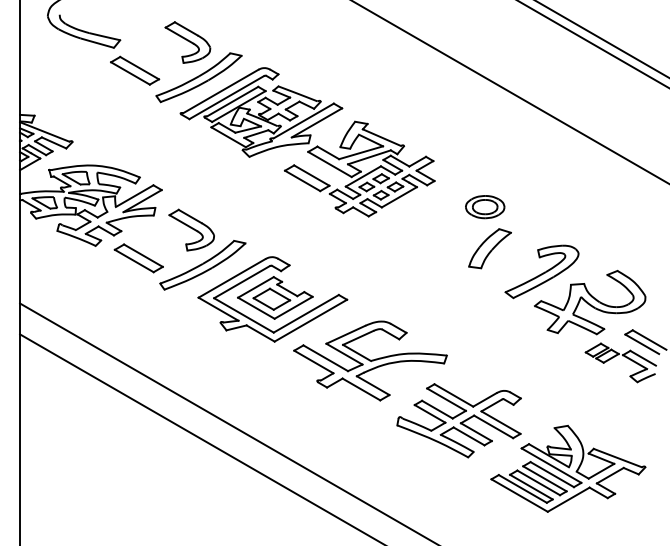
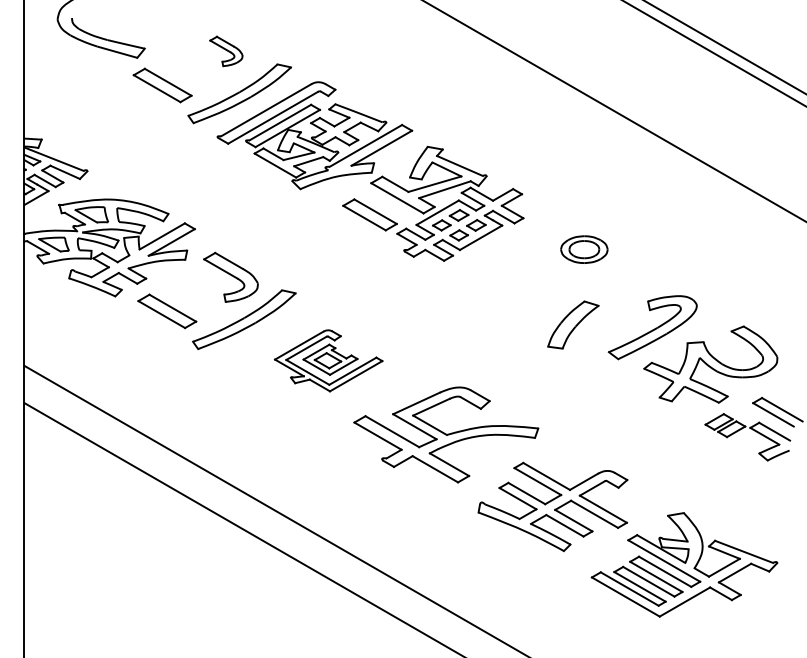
part: (187, 42) -> (225, 51), size x0.6
part: (489, 248) -> (572, 324), moved
part: (272, 299) -> (328, 360), size x0.6

